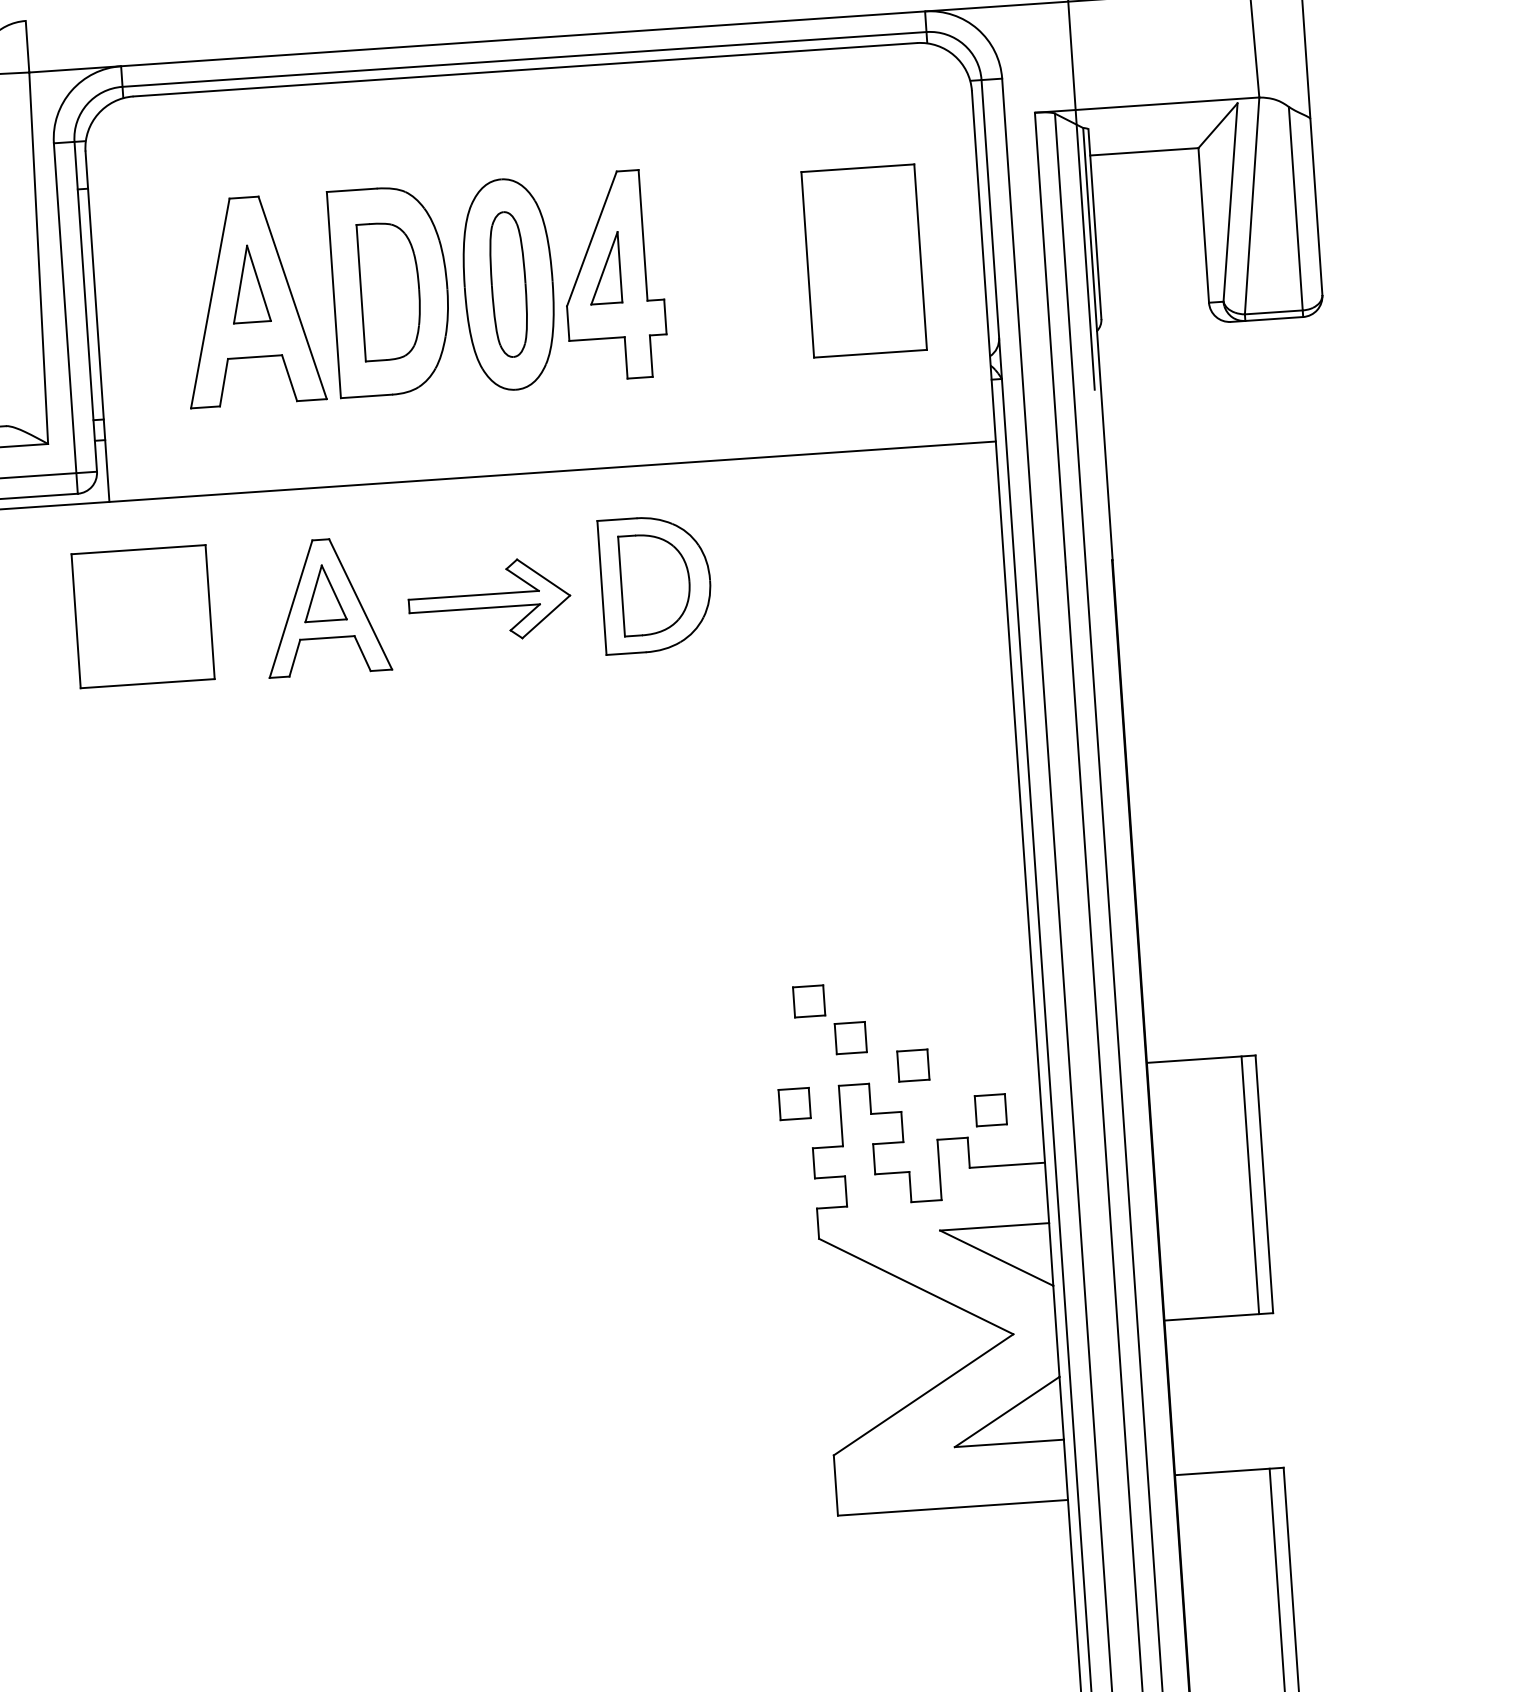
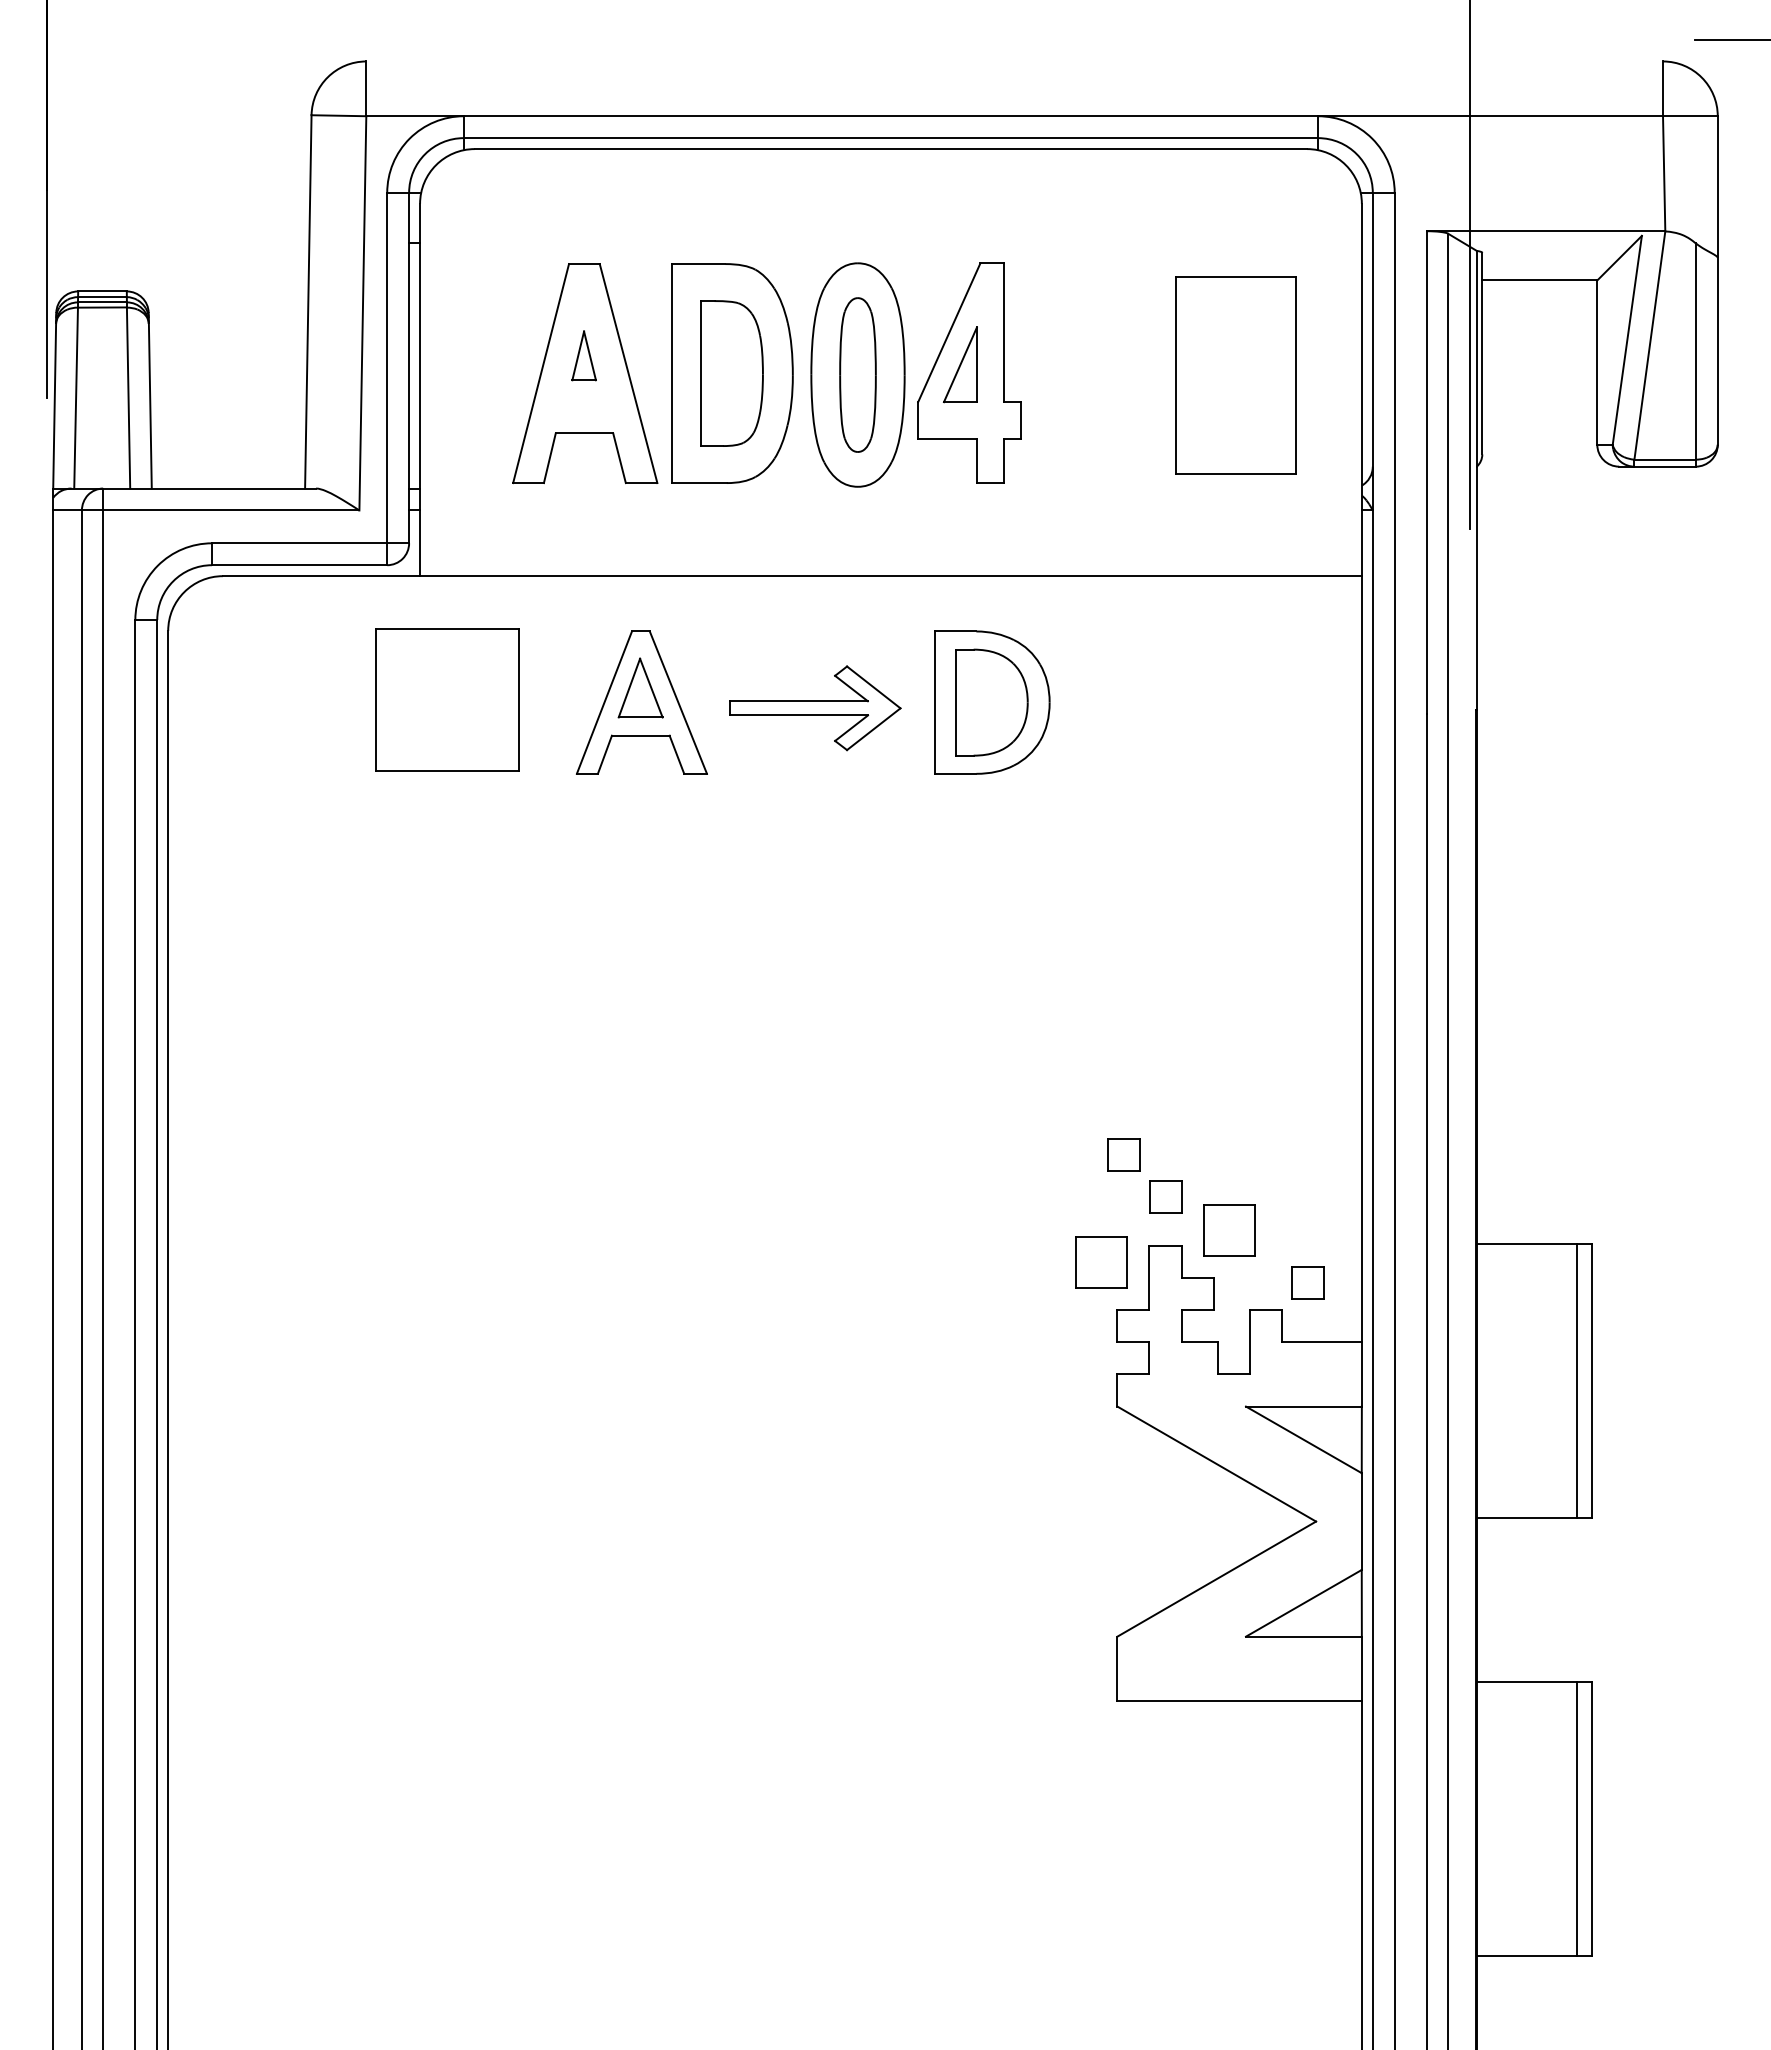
part: (249, 283) -> (583, 355), size x0.6
part: (913, 1064) -> (1229, 1229), size x1.6
part: (793, 1103) -> (1100, 1261), size x1.6

